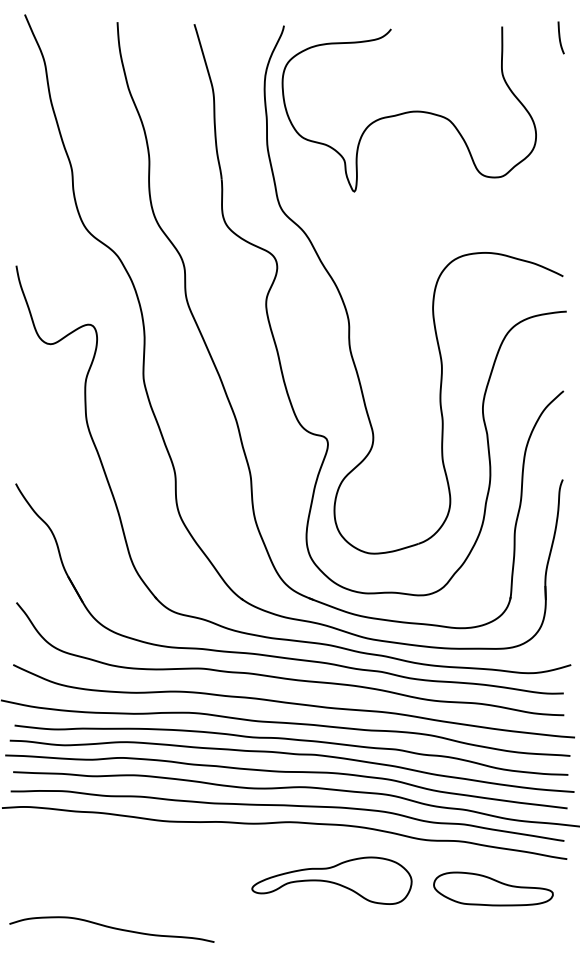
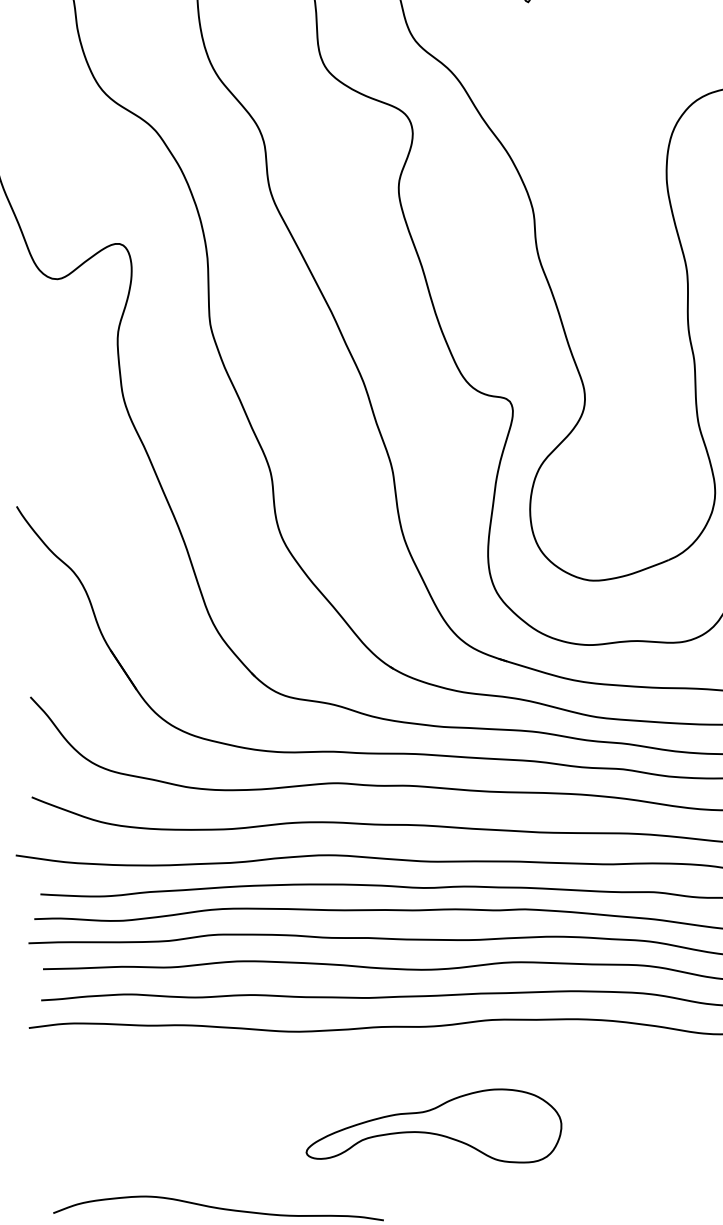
part: (331, 880) -> (432, 1130), moved

